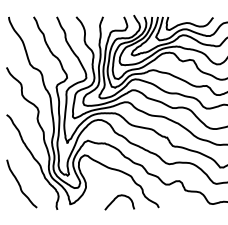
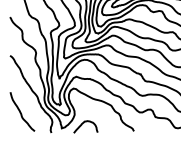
curve: (116, 198) -> (83, 123), moved

